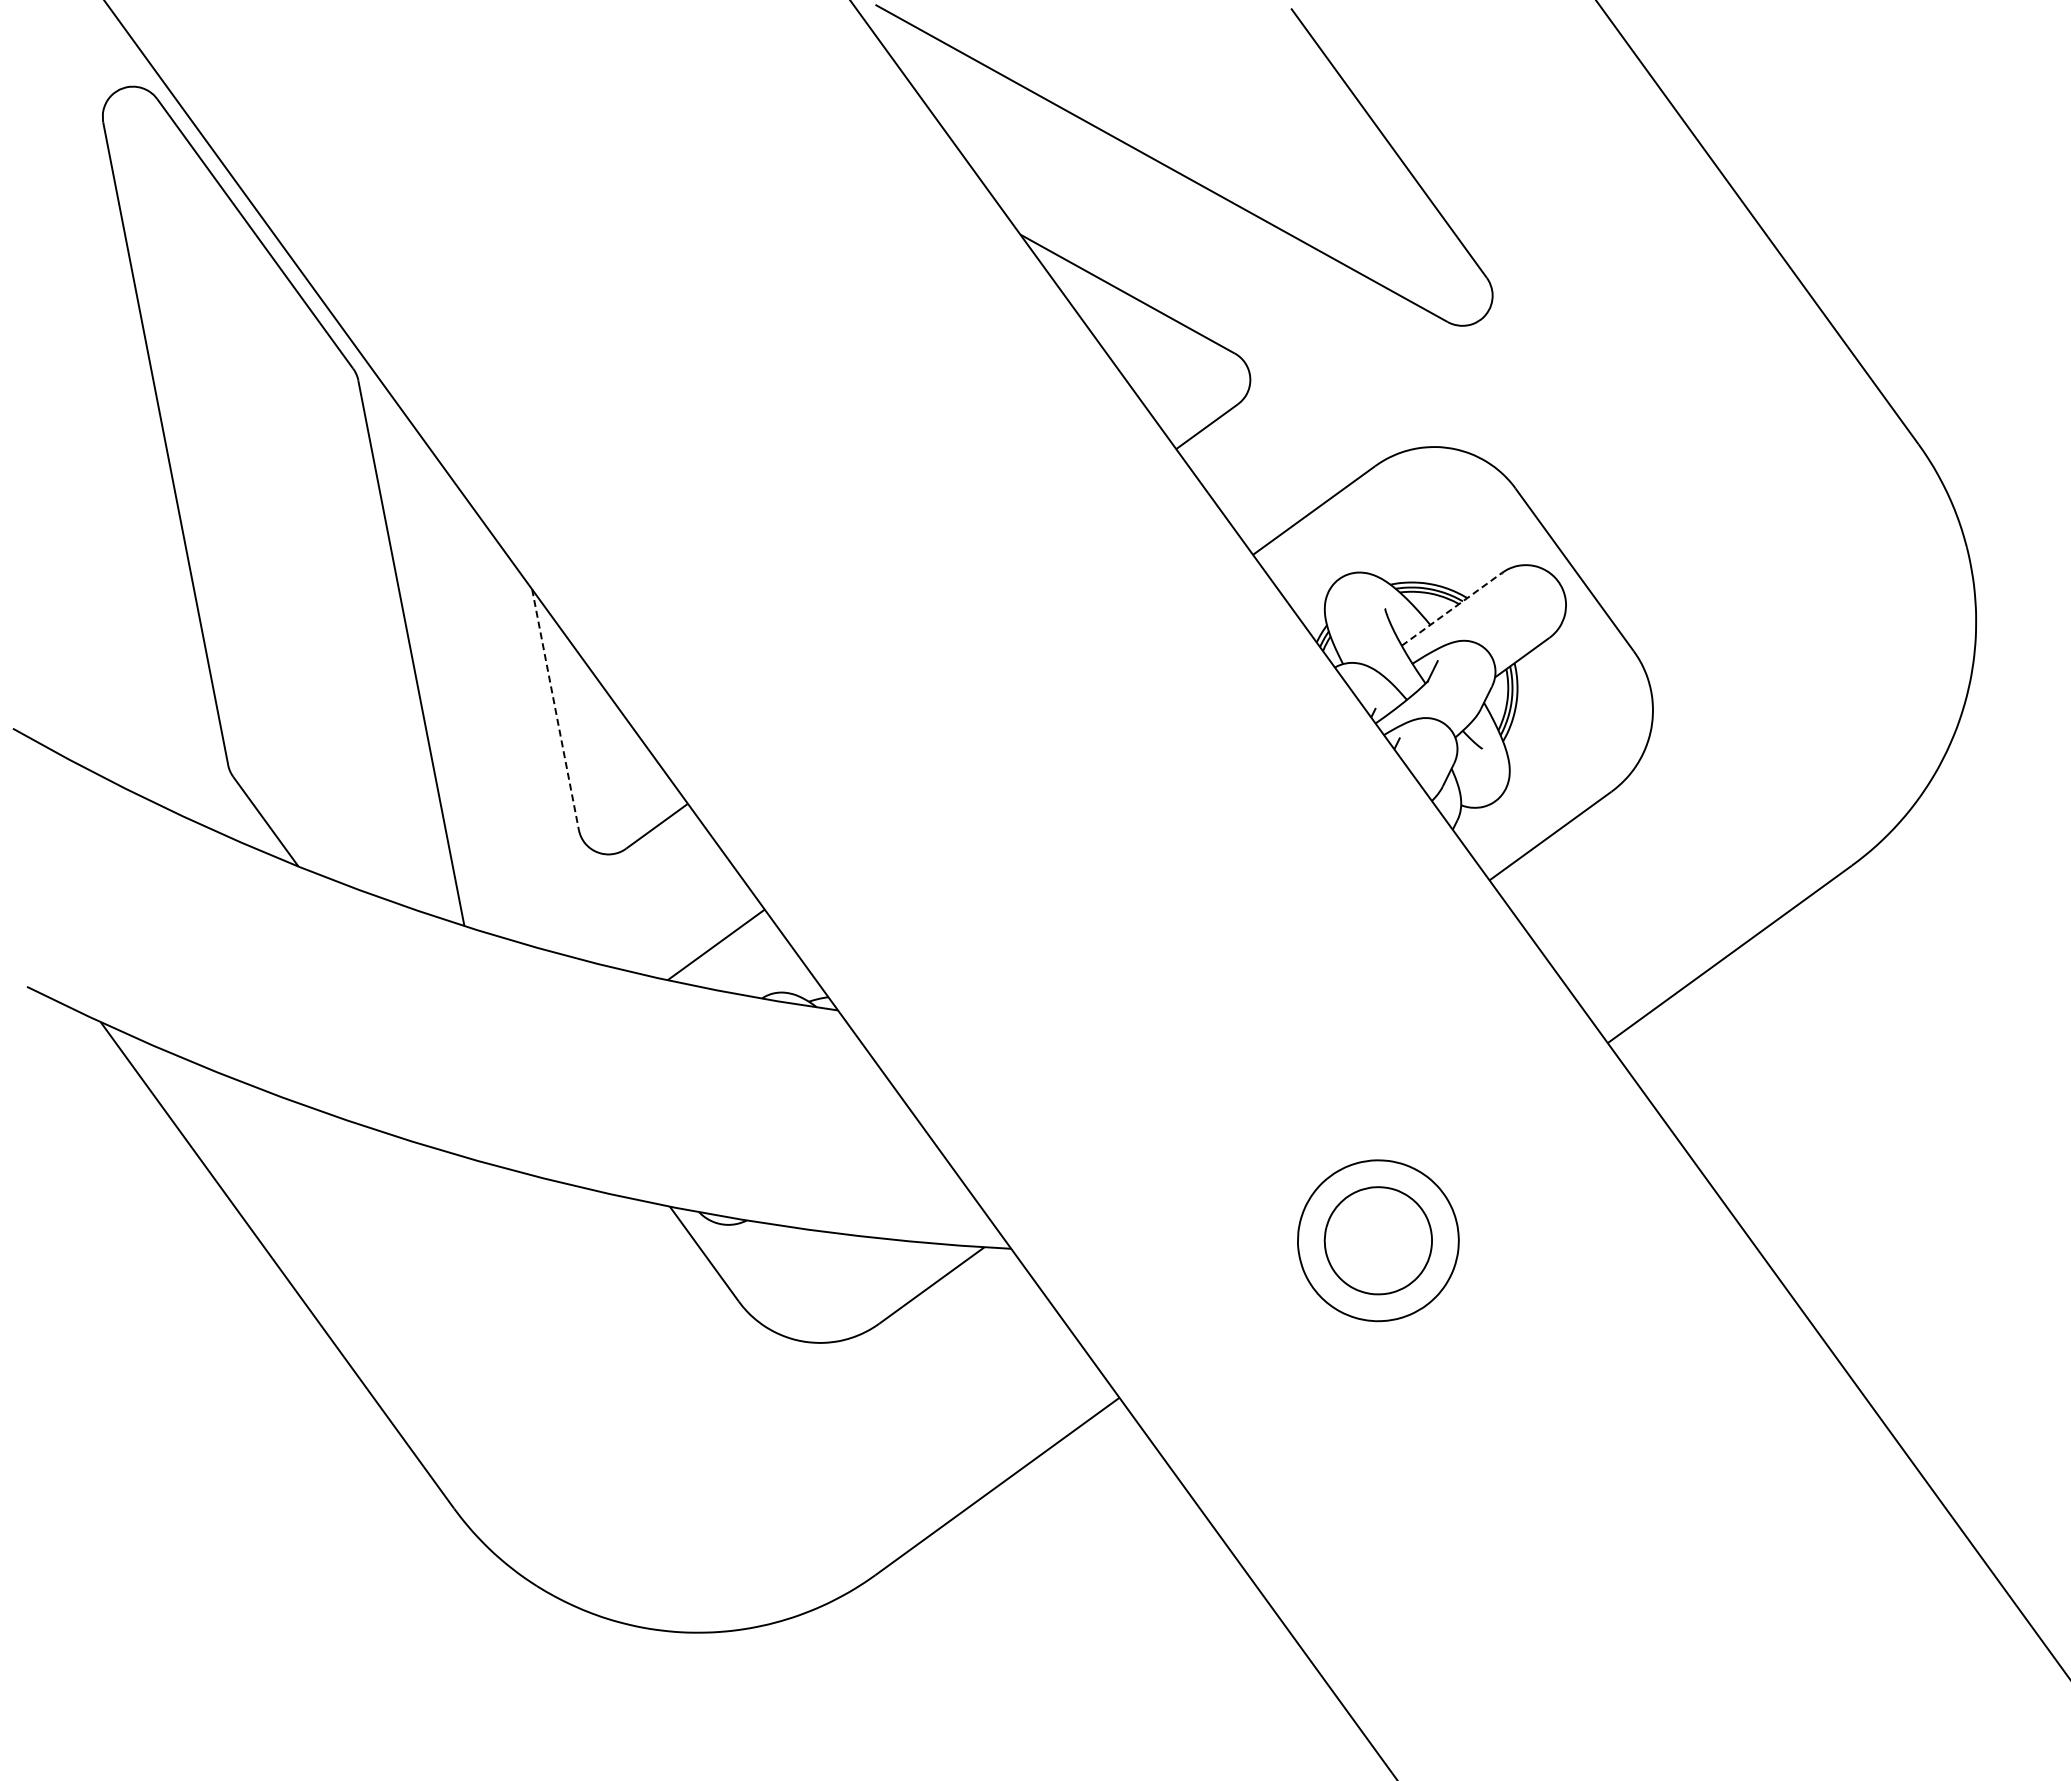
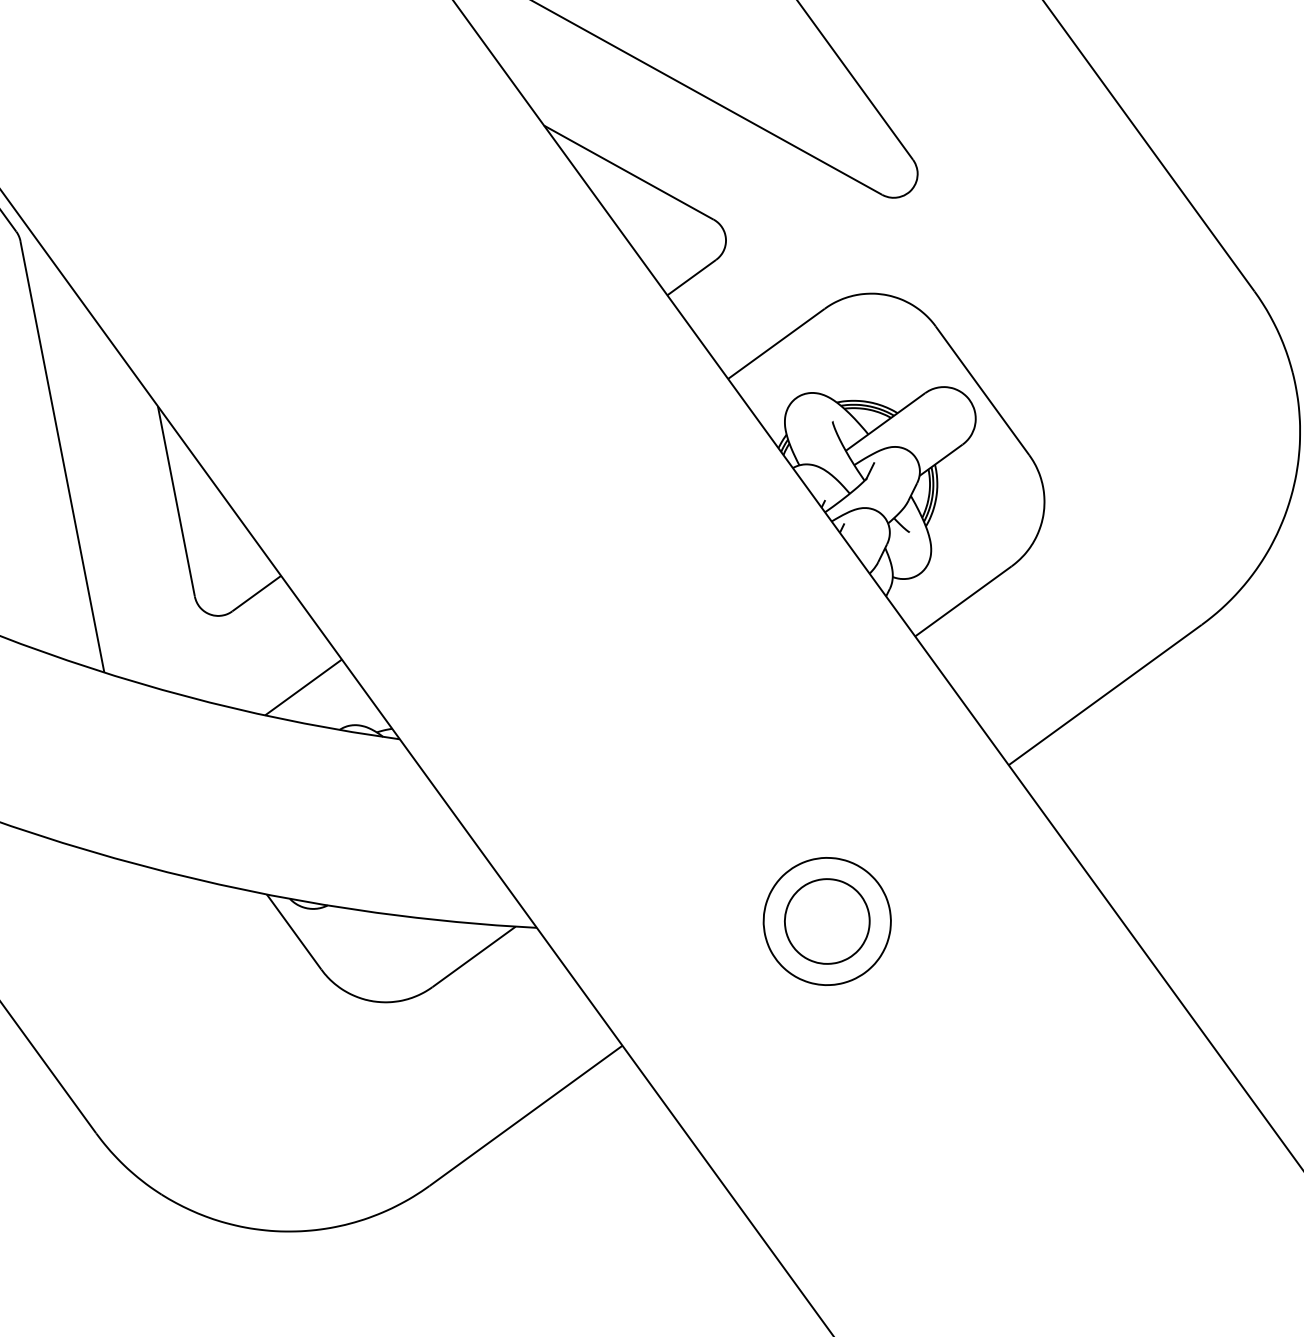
line: (1452, 608) -> (885, 421), dashed -> solid
line: (555, 709) -> (176, 501), dashed -> solid

